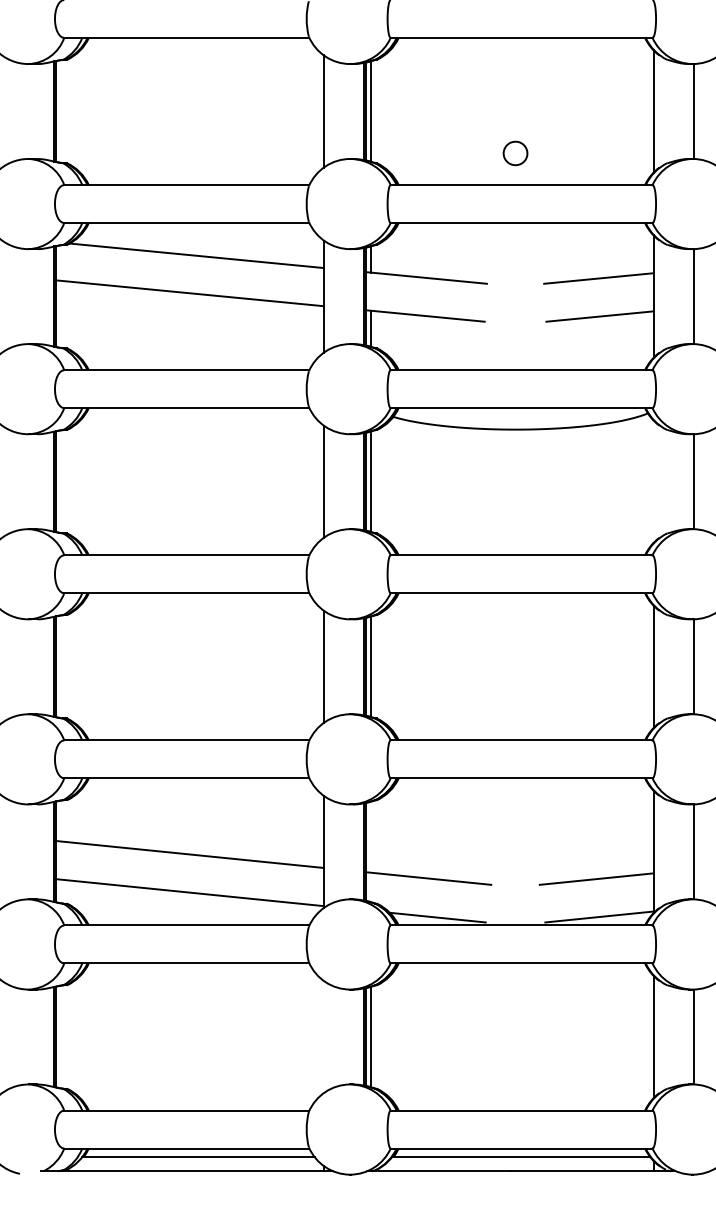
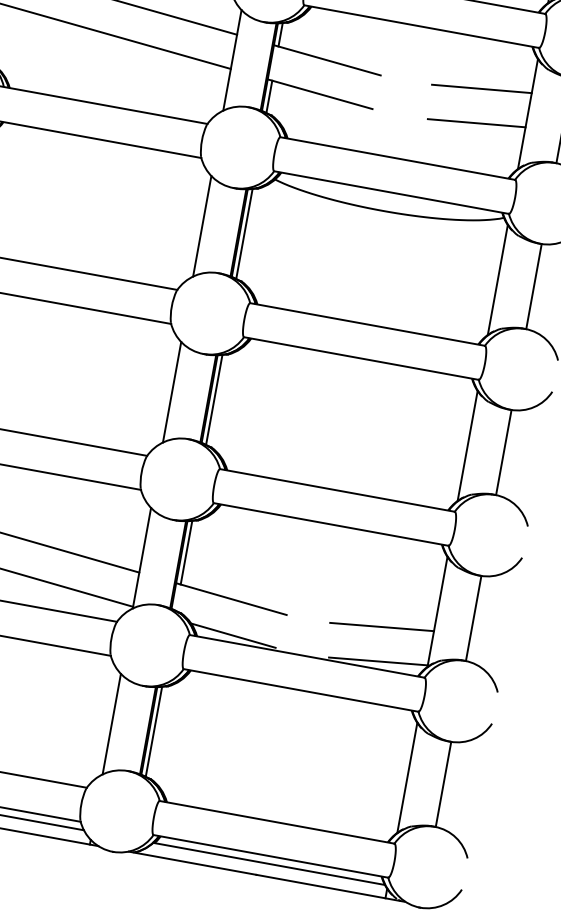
line: (653, 481) -> (497, 279), added
line: (370, 836) -> (186, 551), added
line: (323, 1036) -> (111, 723), added

